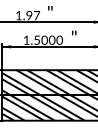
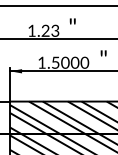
text: (33, 15) -> (50, 30), 1.97 -> 1.23

